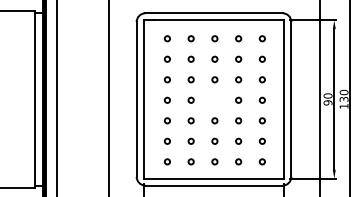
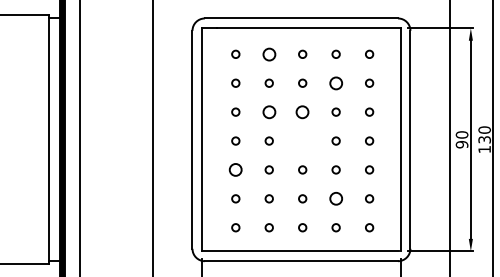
circle: (190, 38) -> (268, 53), size x1.6
circle: (238, 58) -> (335, 82), size x1.6
circle: (190, 79) -> (268, 111), size x1.6
circle: (214, 79) -> (302, 111), size x1.6
circle: (167, 120) -> (235, 169), size x1.6
circle: (238, 141) -> (335, 198), size x1.6

